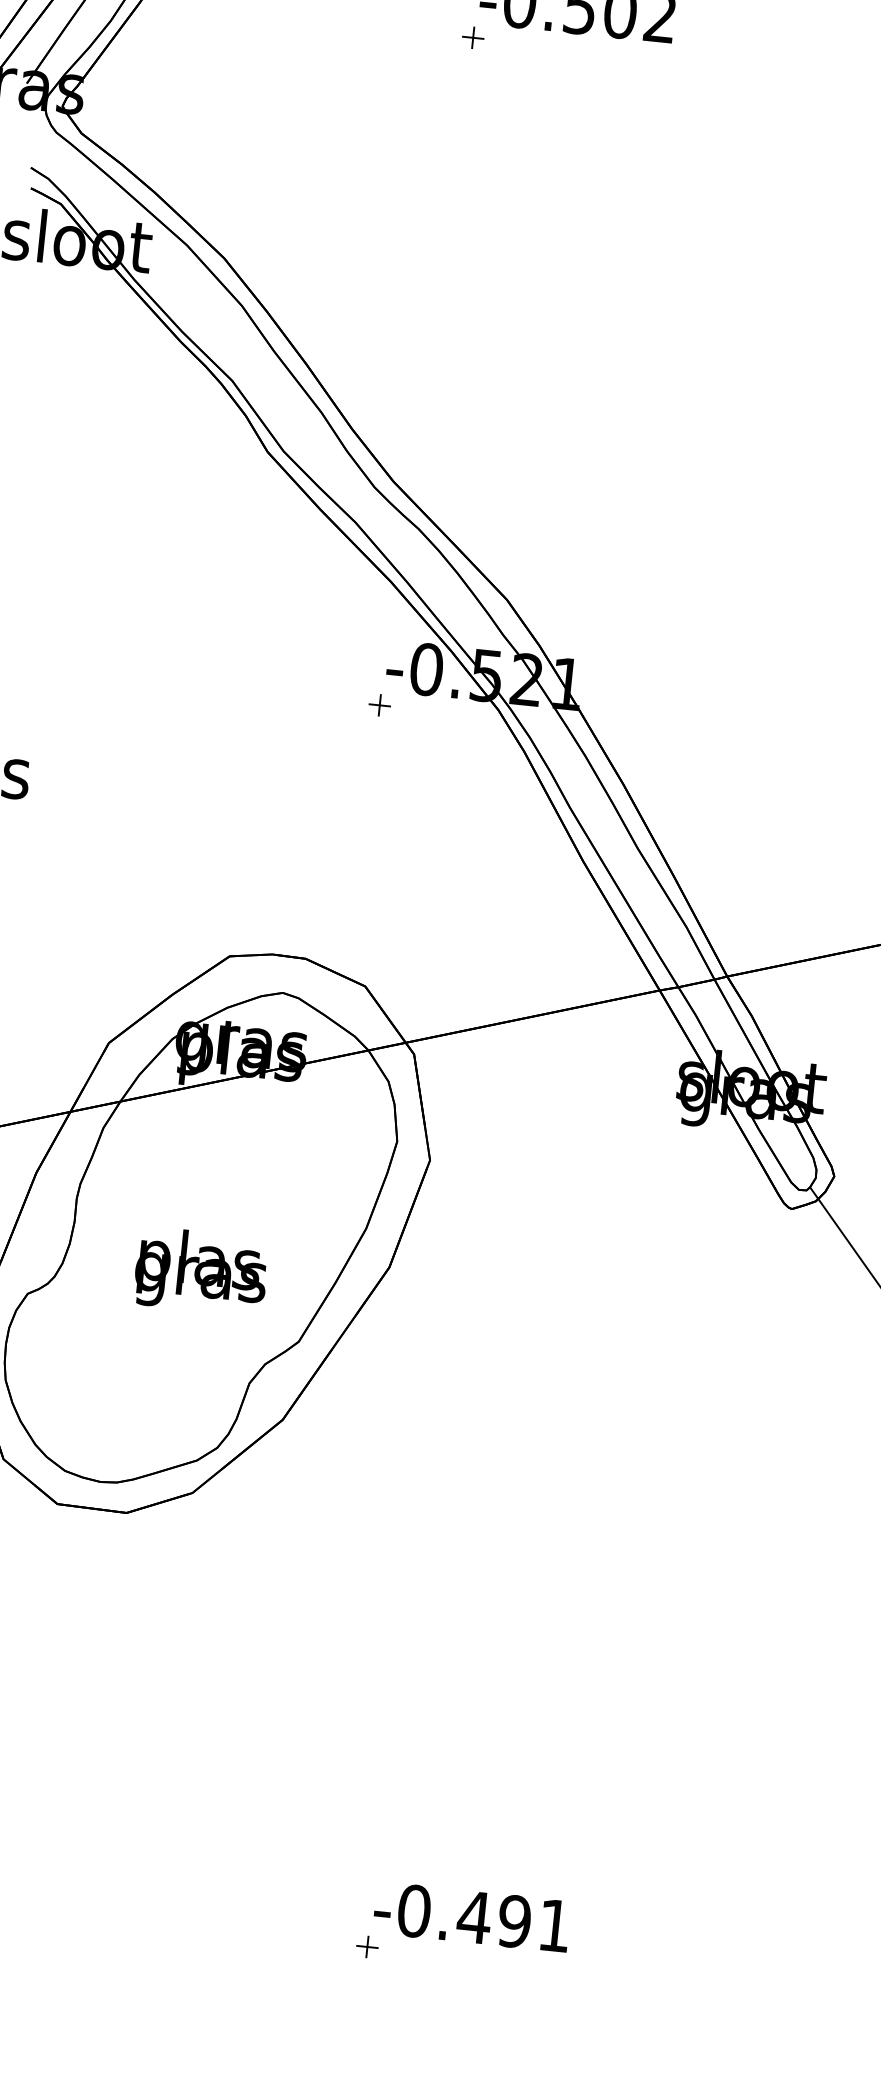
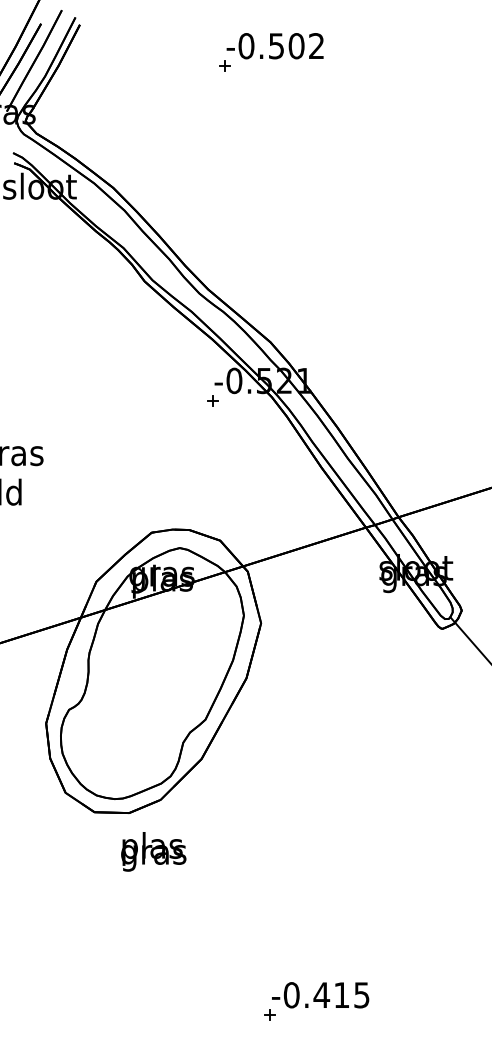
text: (200, 1270) -> (153, 851), moved
text: (533, 1924) -> (351, 995), -0.491 -> -0.415

